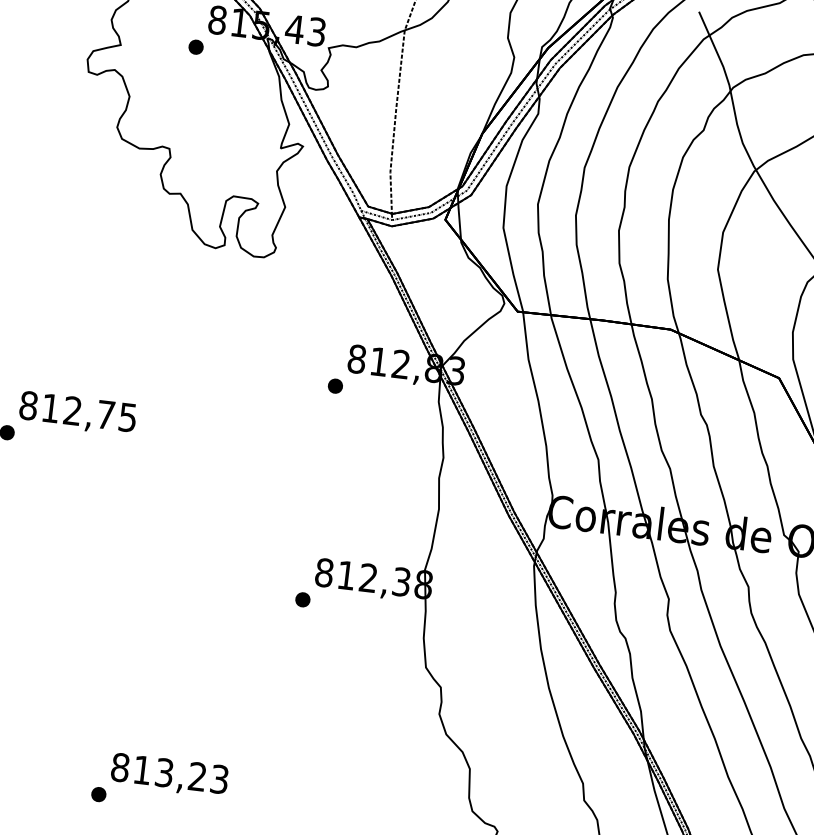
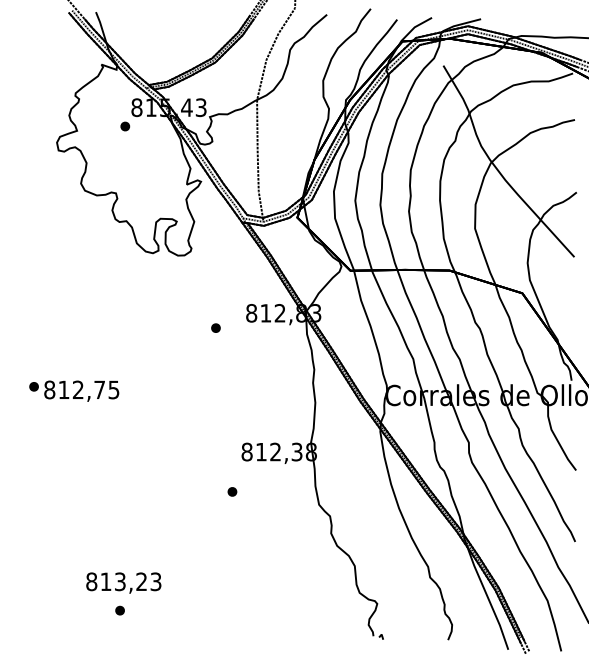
part: (334, 385) -> (215, 327), moved
text: (77, 412) -> (81, 390), moved
part: (303, 599) -> (232, 491), moved
text: (169, 774) -> (123, 582), moved

